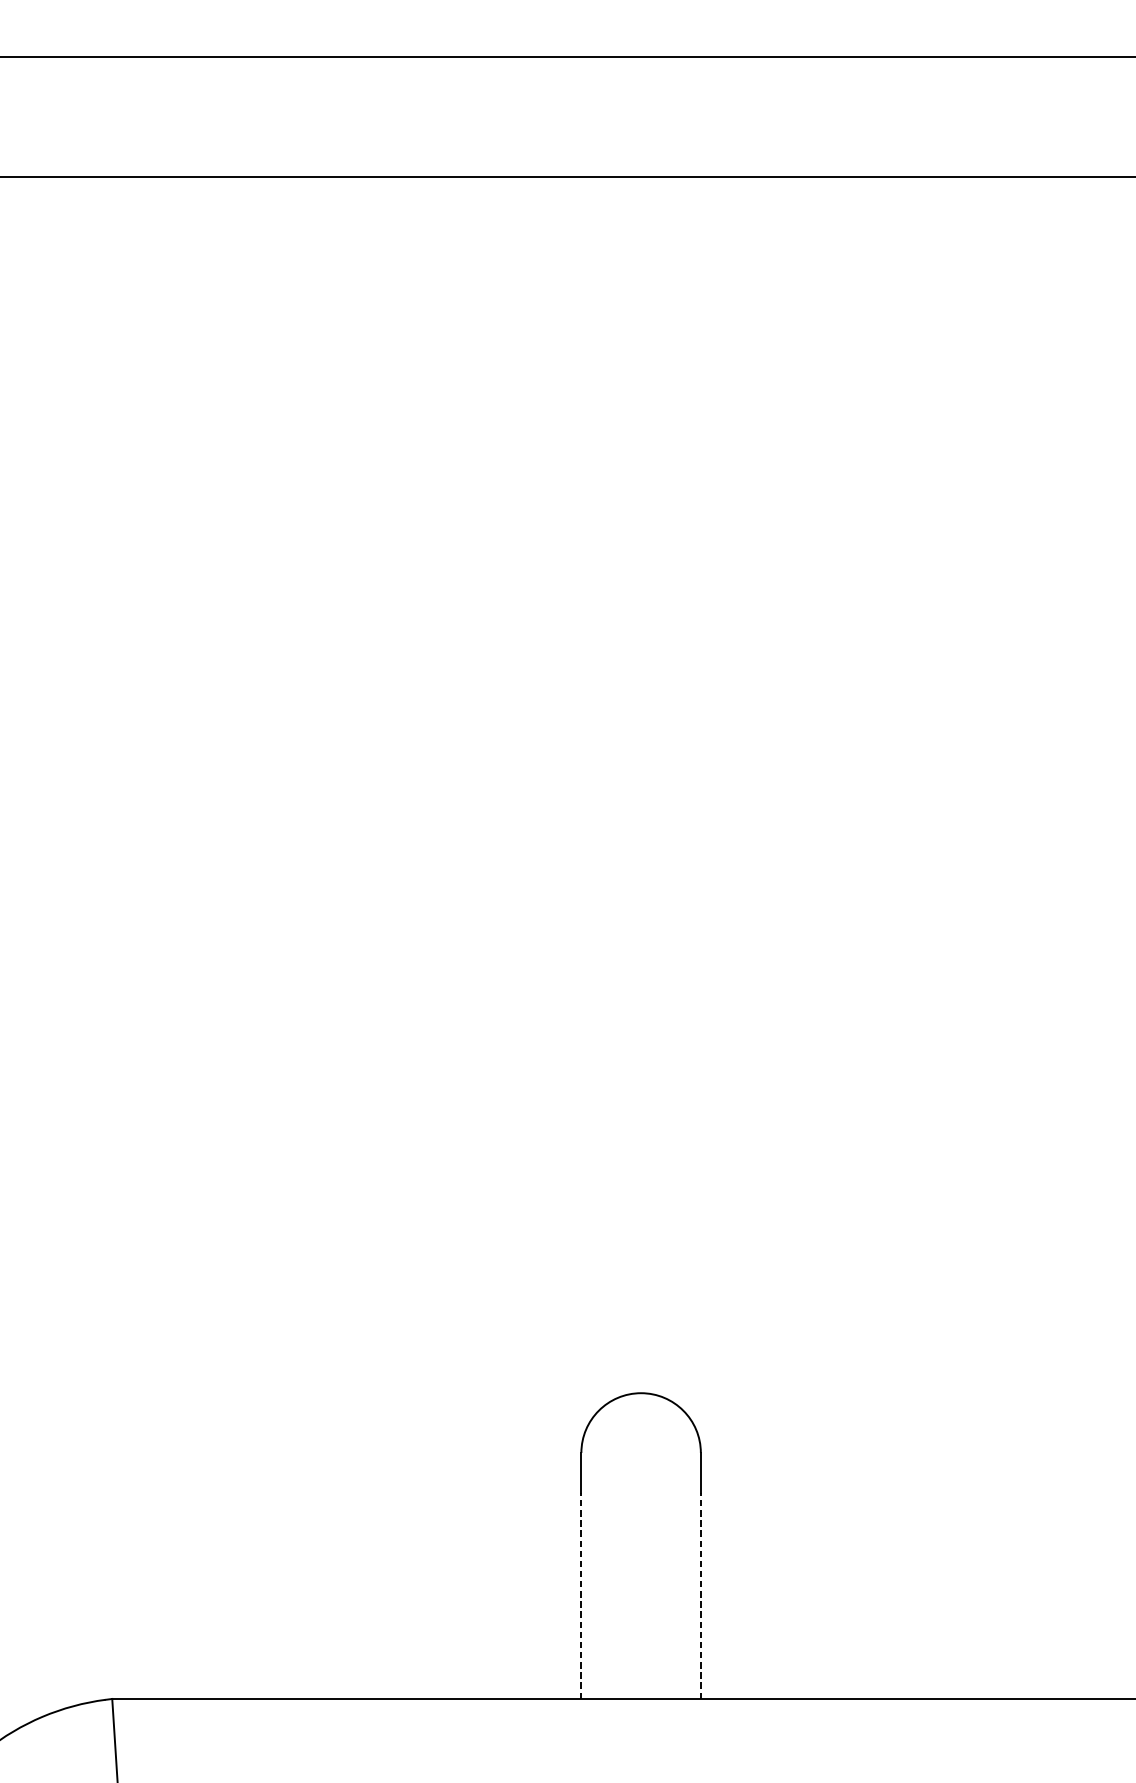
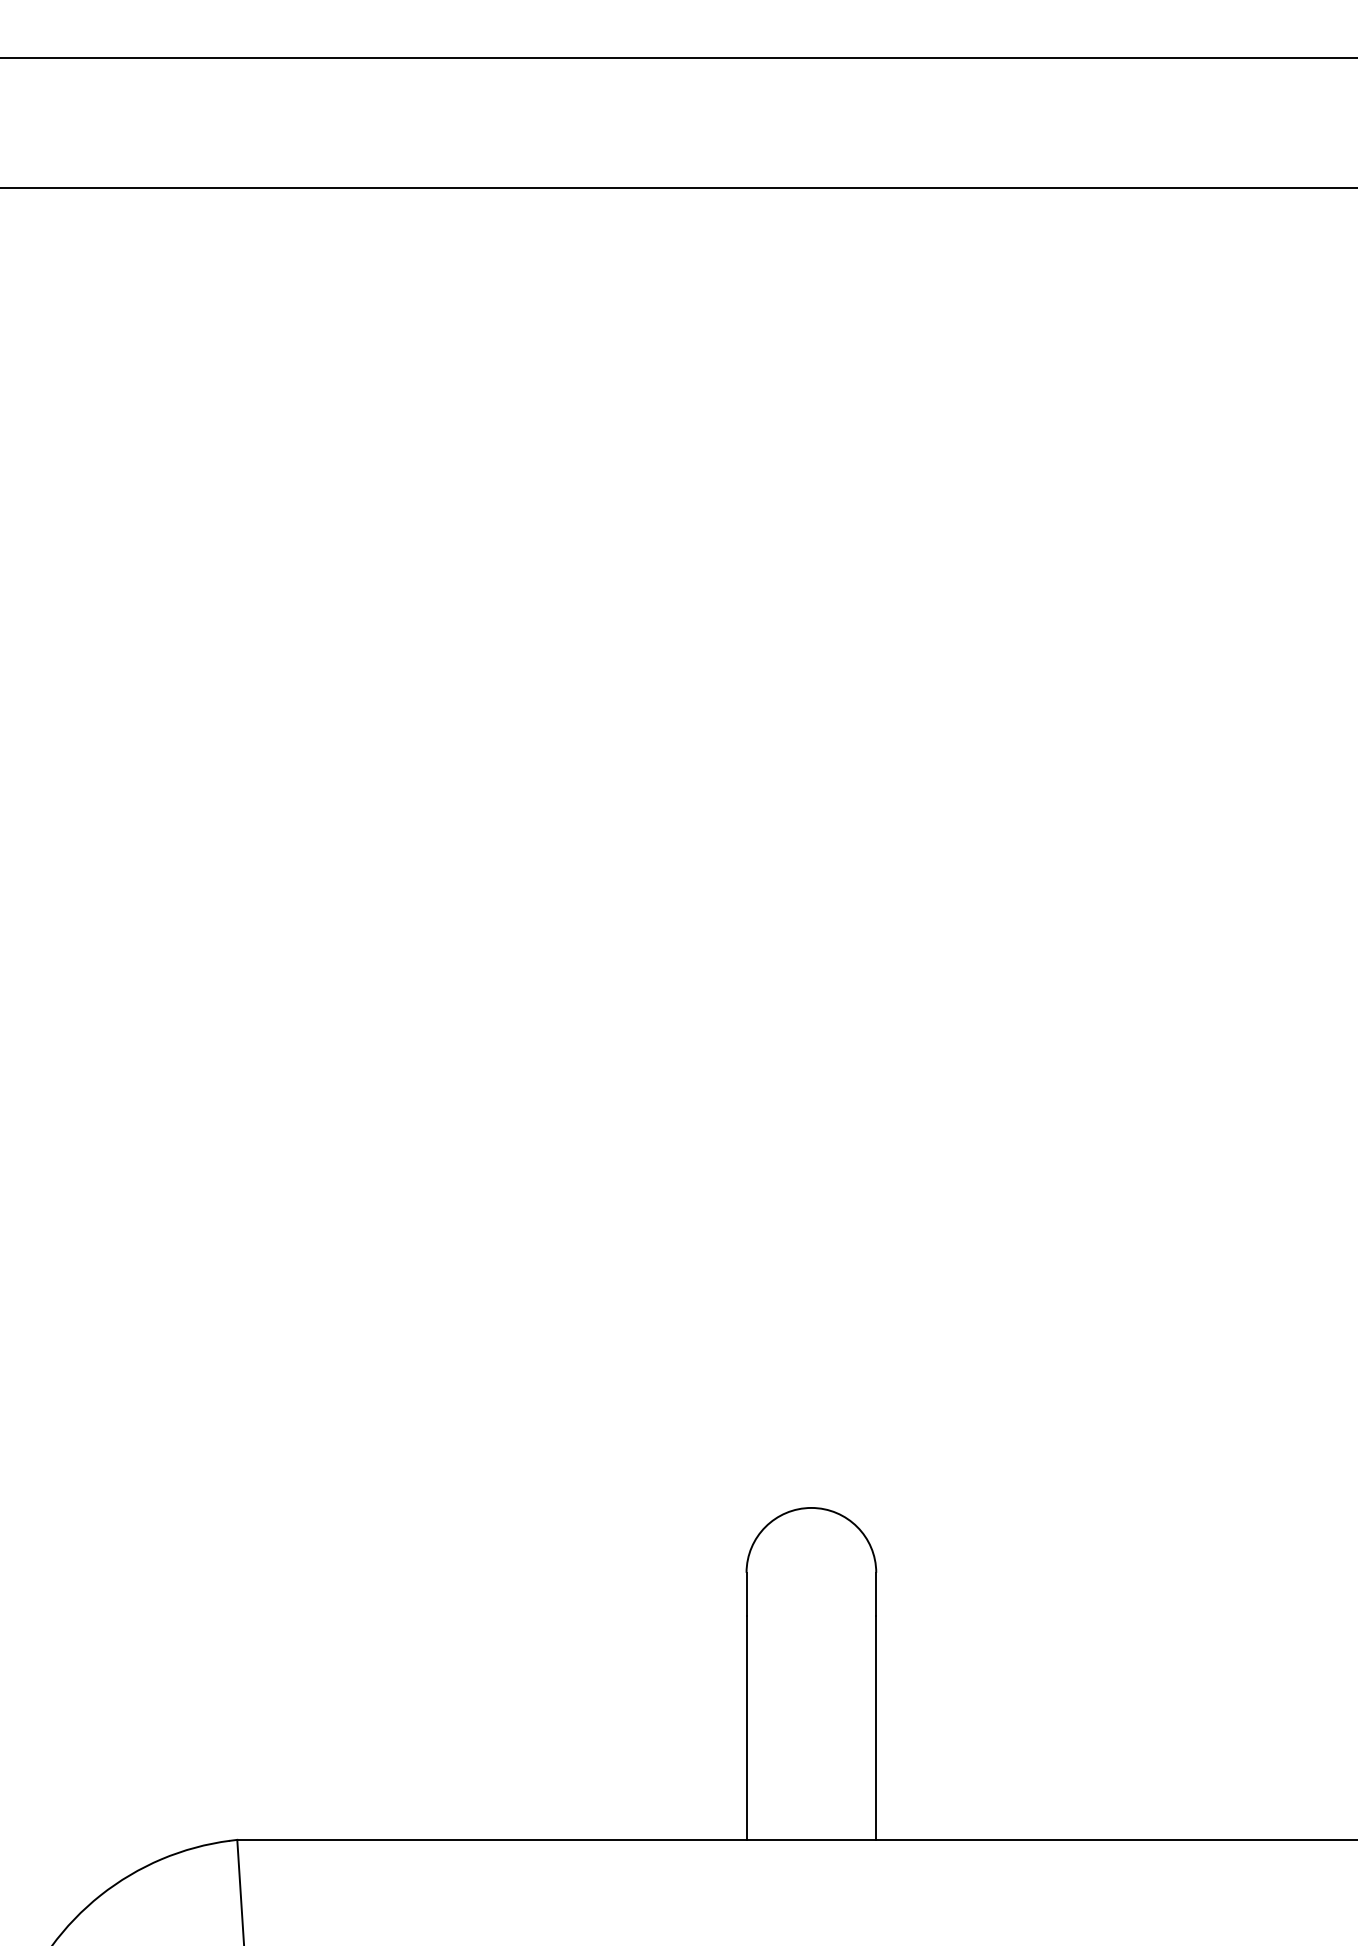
line: (581, 1595) -> (746, 1727), dashed -> solid
line: (701, 1595) -> (876, 1727), dashed -> solid

